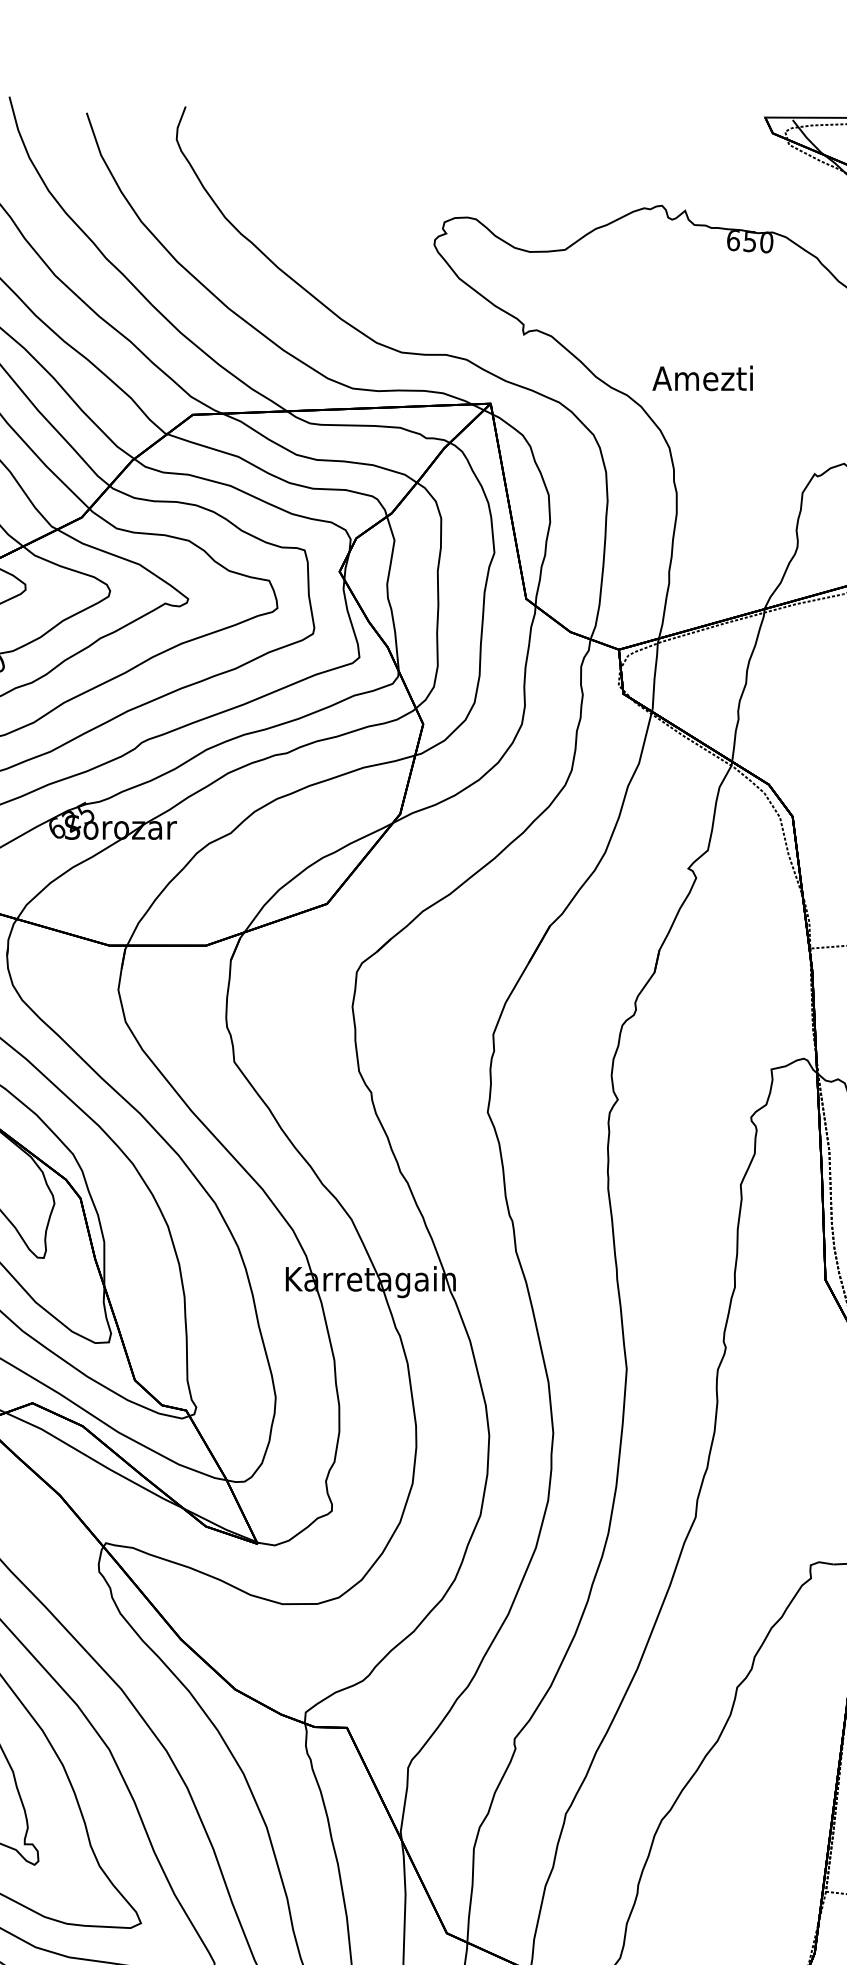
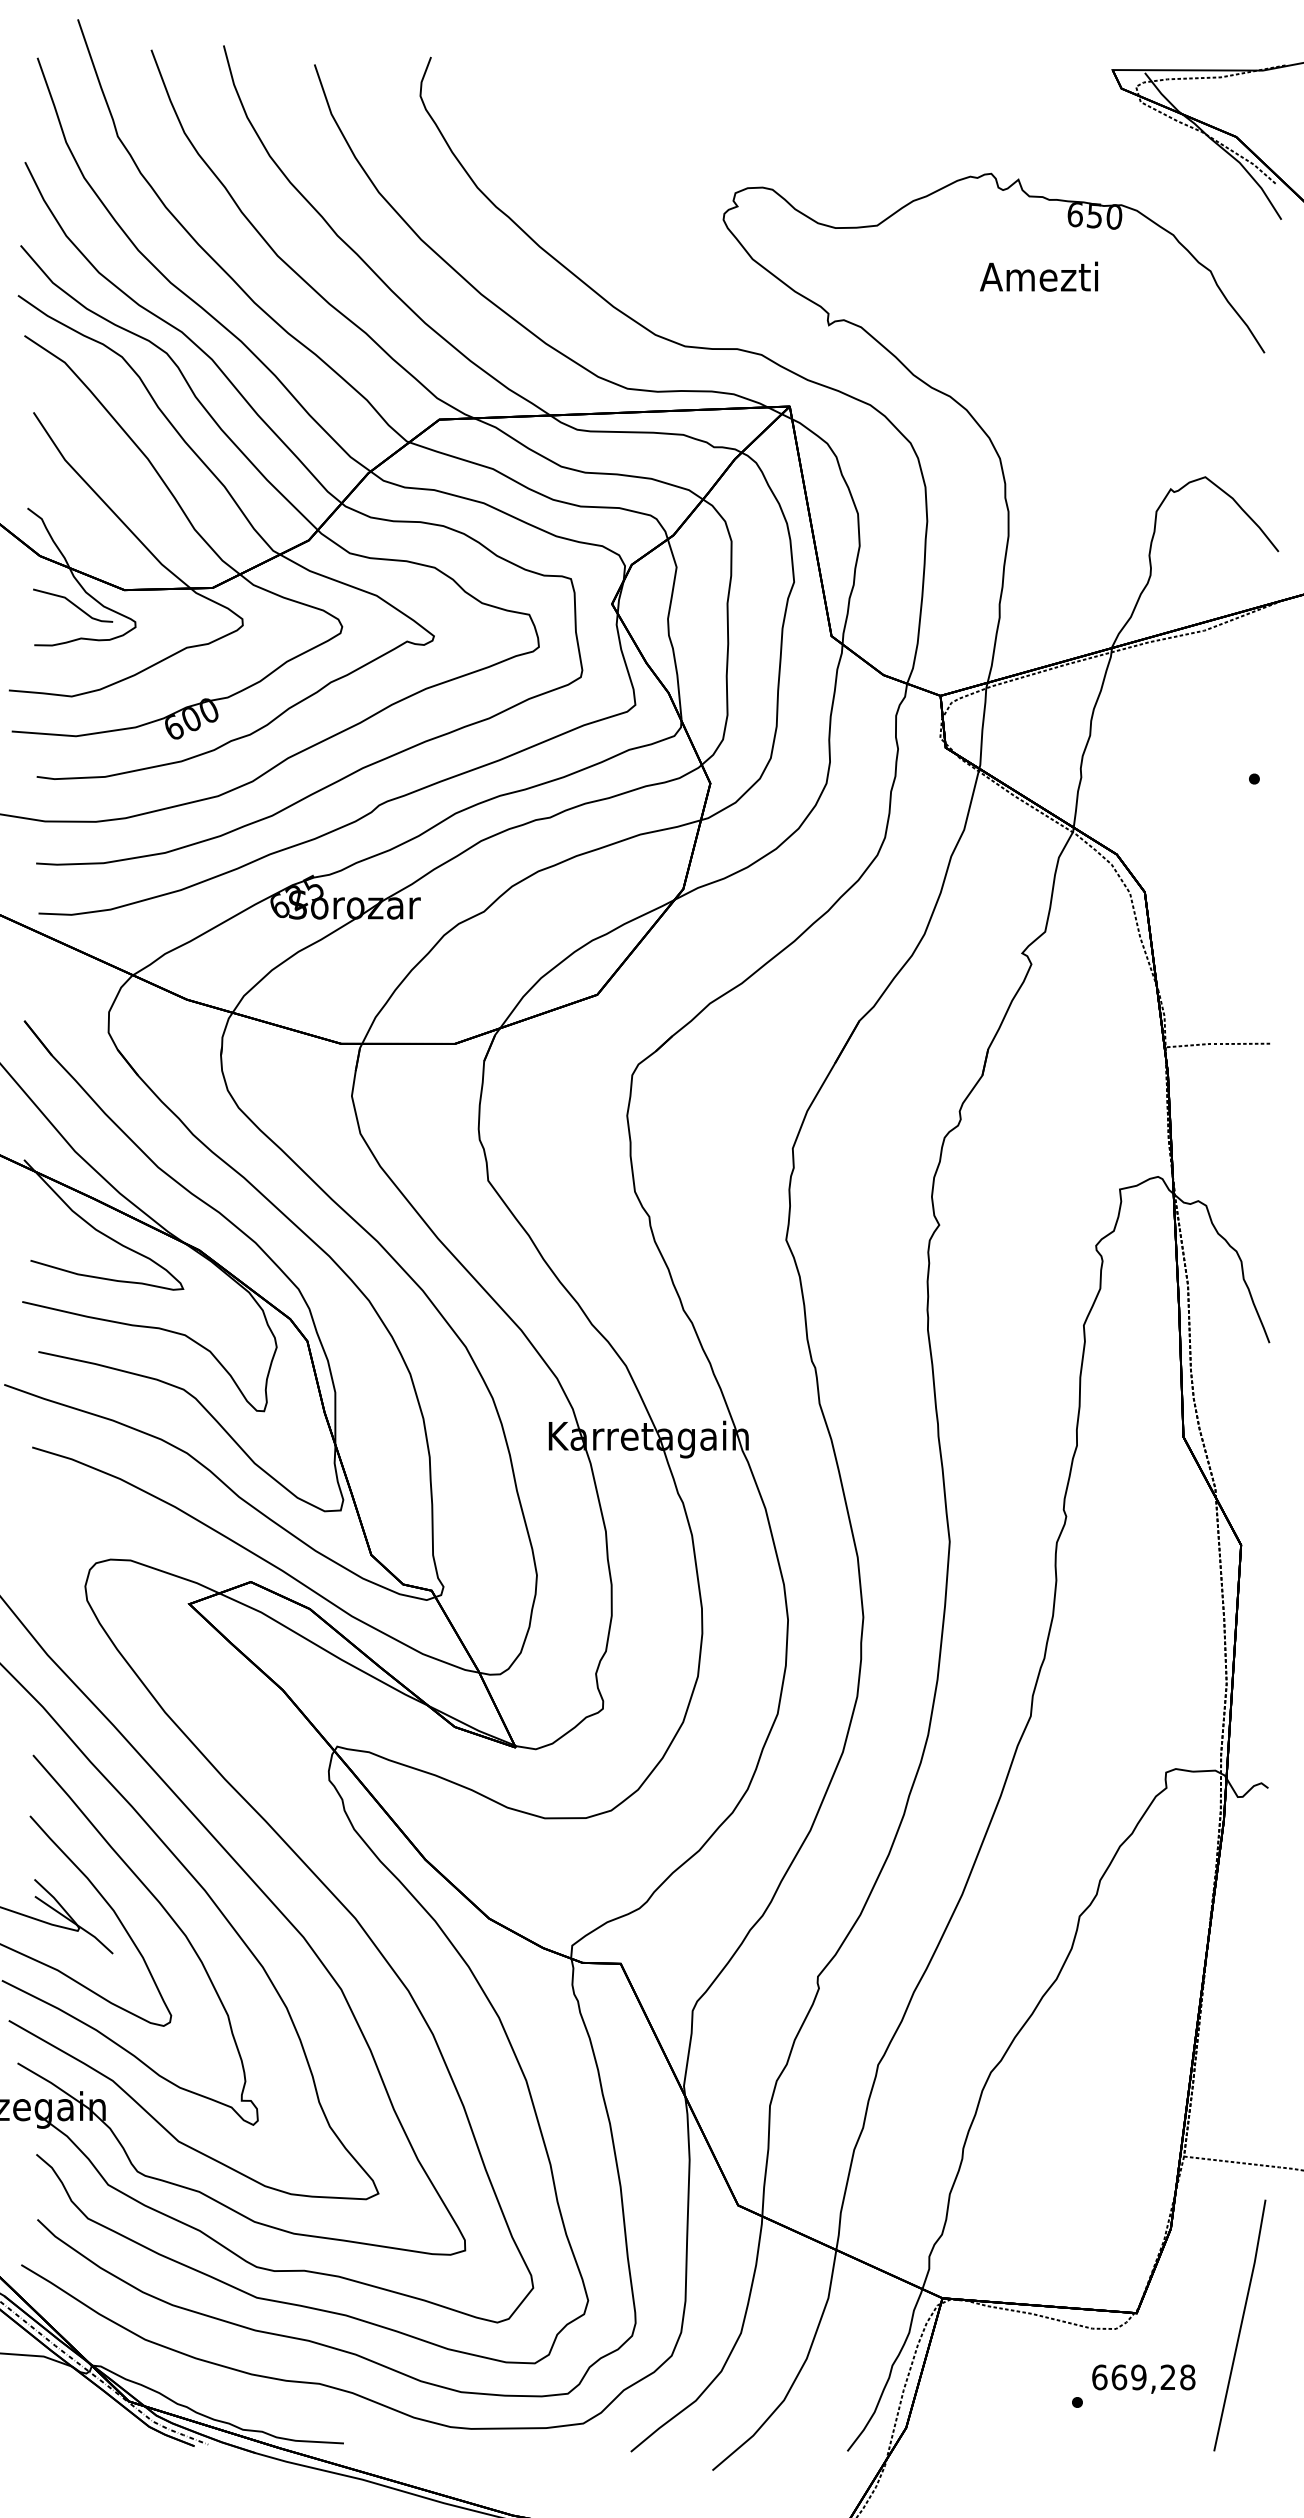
text: (702, 378) -> (1038, 276), moved

